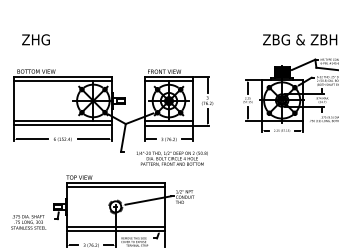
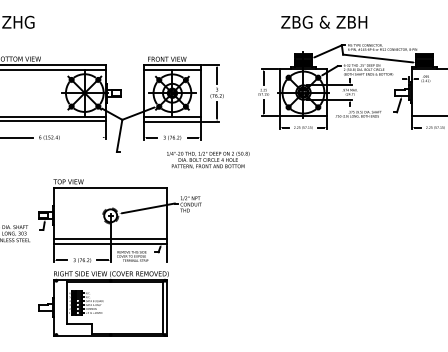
line: (93, 139) -> (84, 137), removed
text: (172, 158) -> (208, 159), moved
line: (115, 186) -> (110, 192), removed

